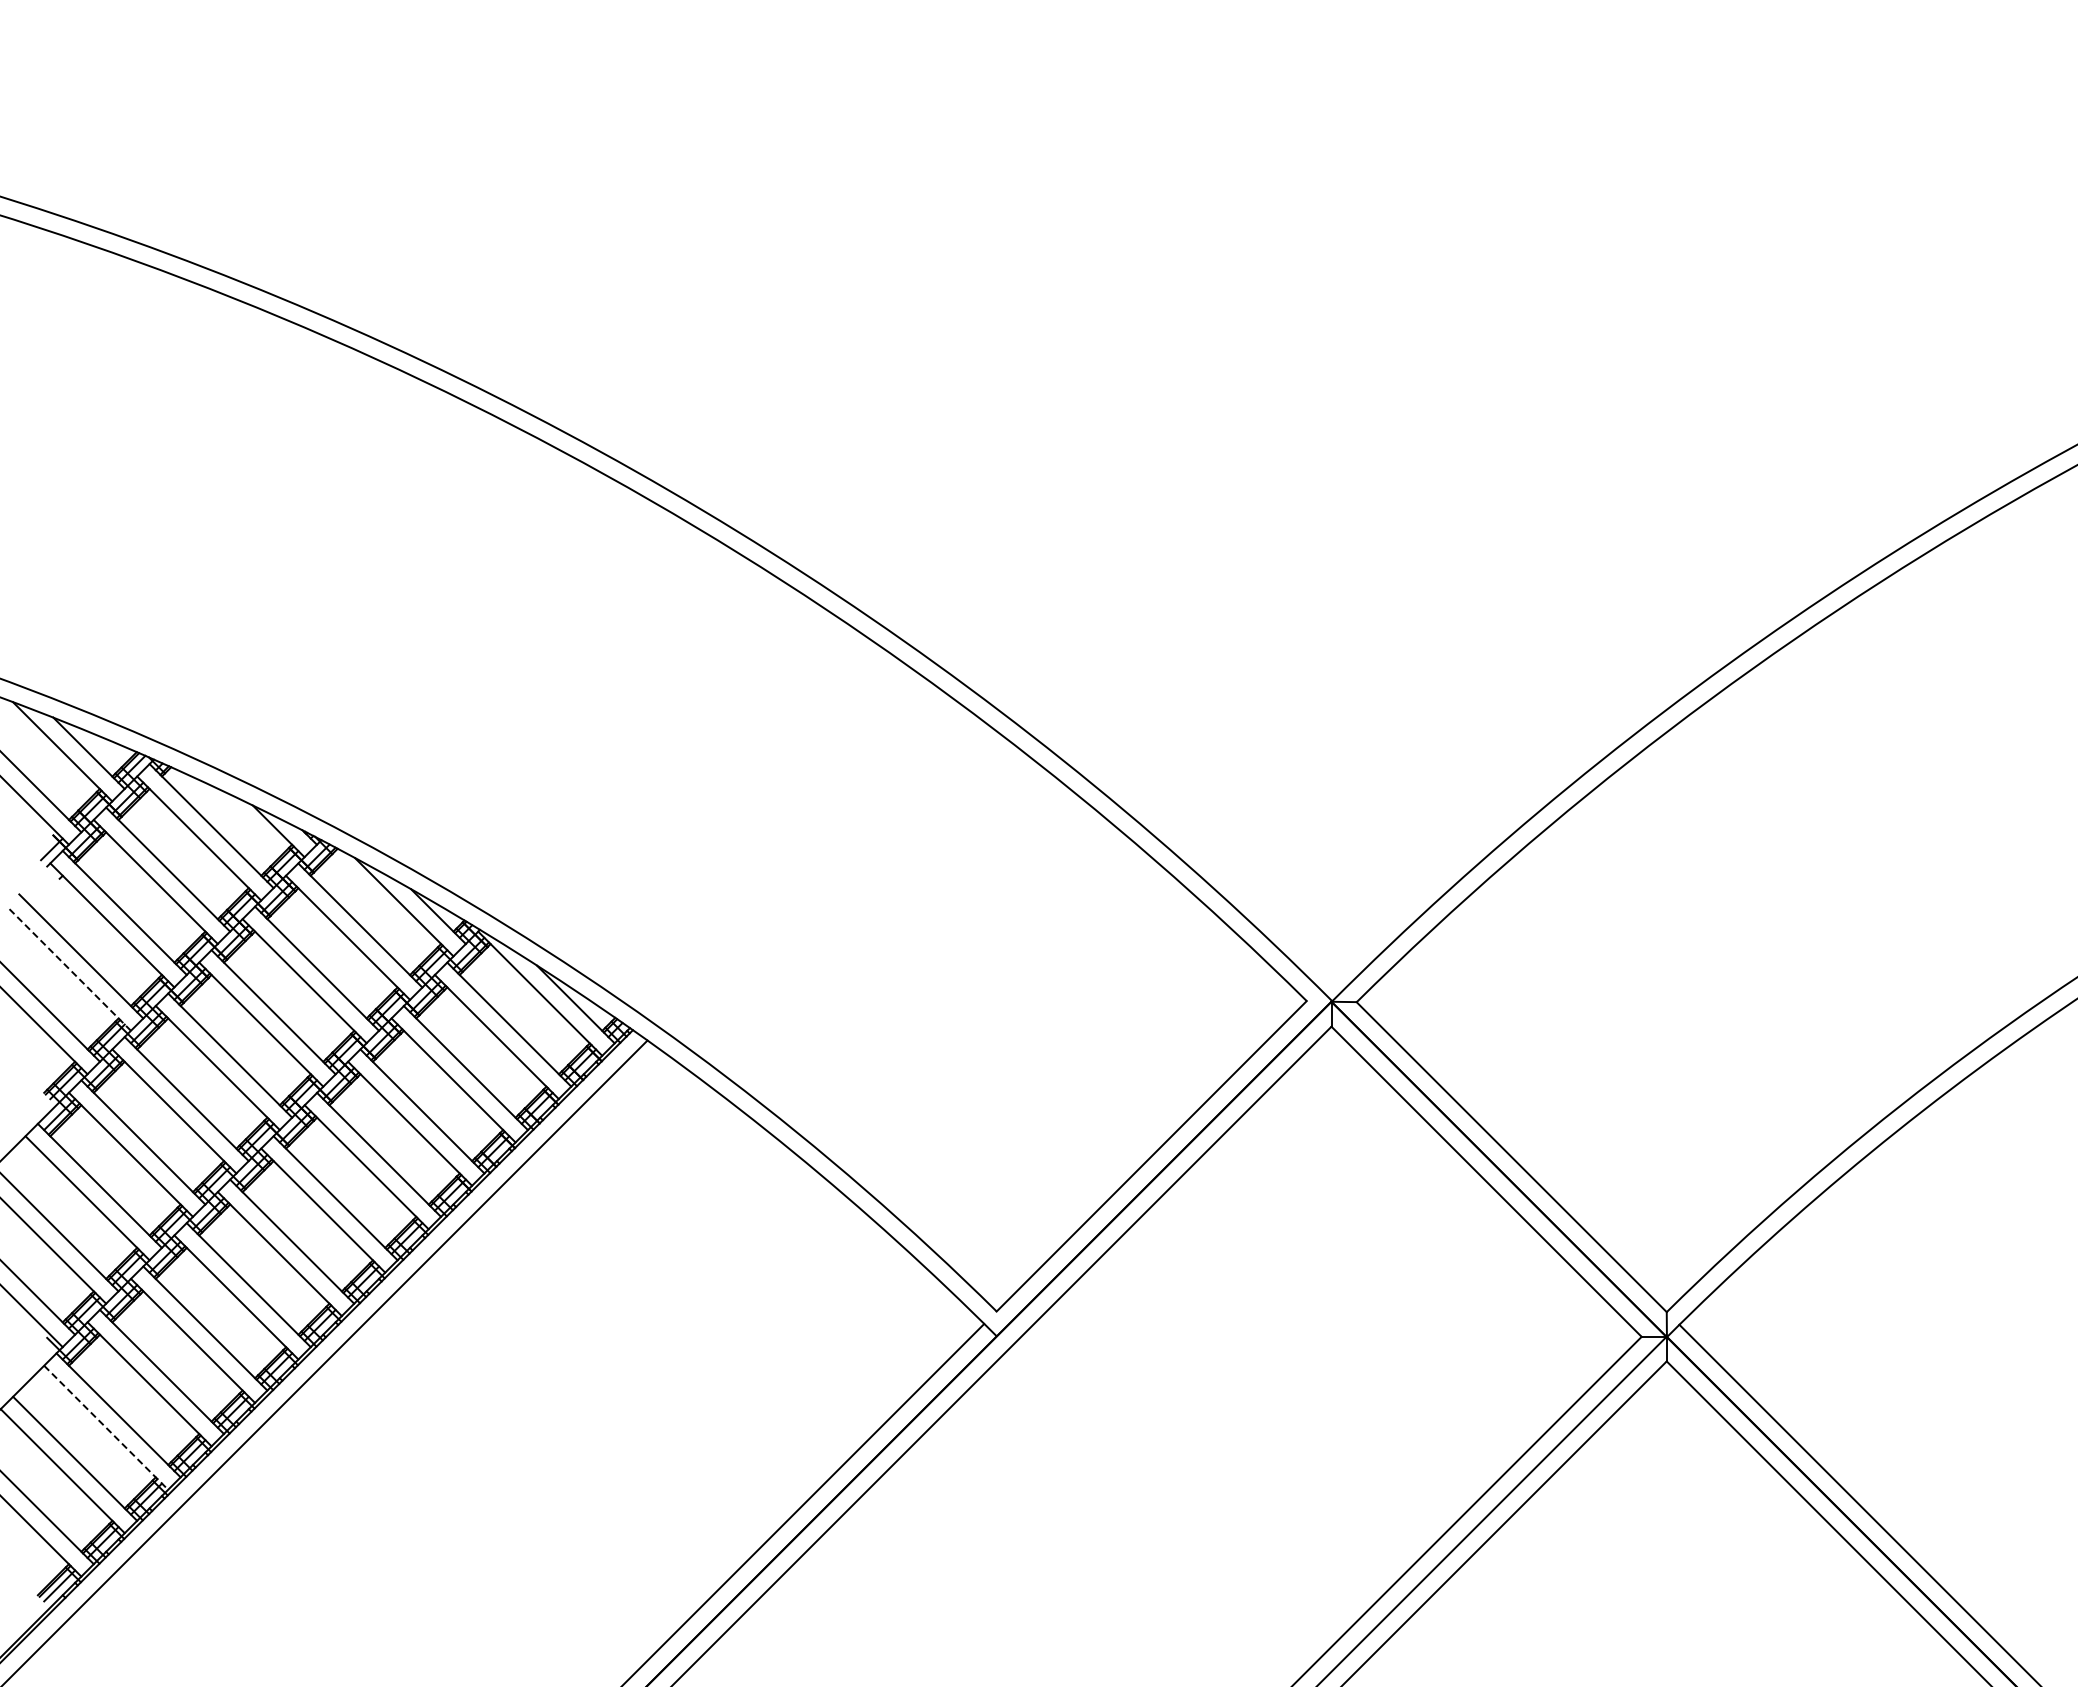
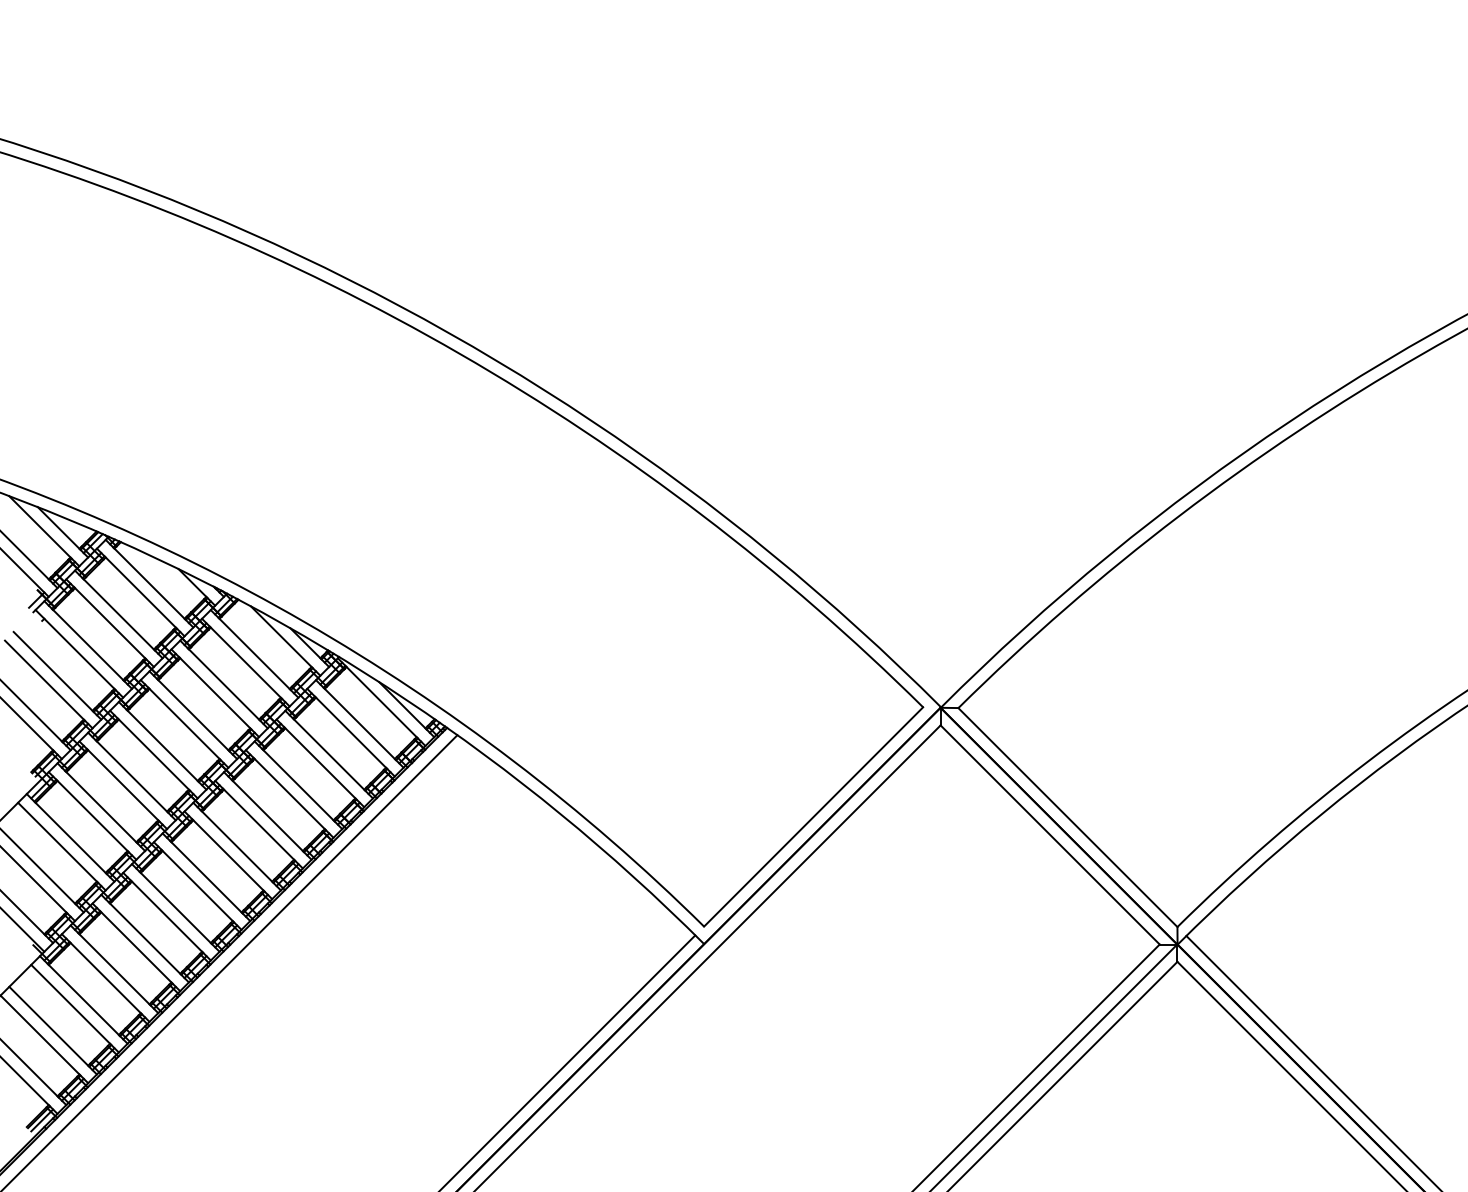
line: (69, 968) -> (49, 684), dashed -> solid
line: (106, 1427) -> (75, 1008), dashed -> solid

